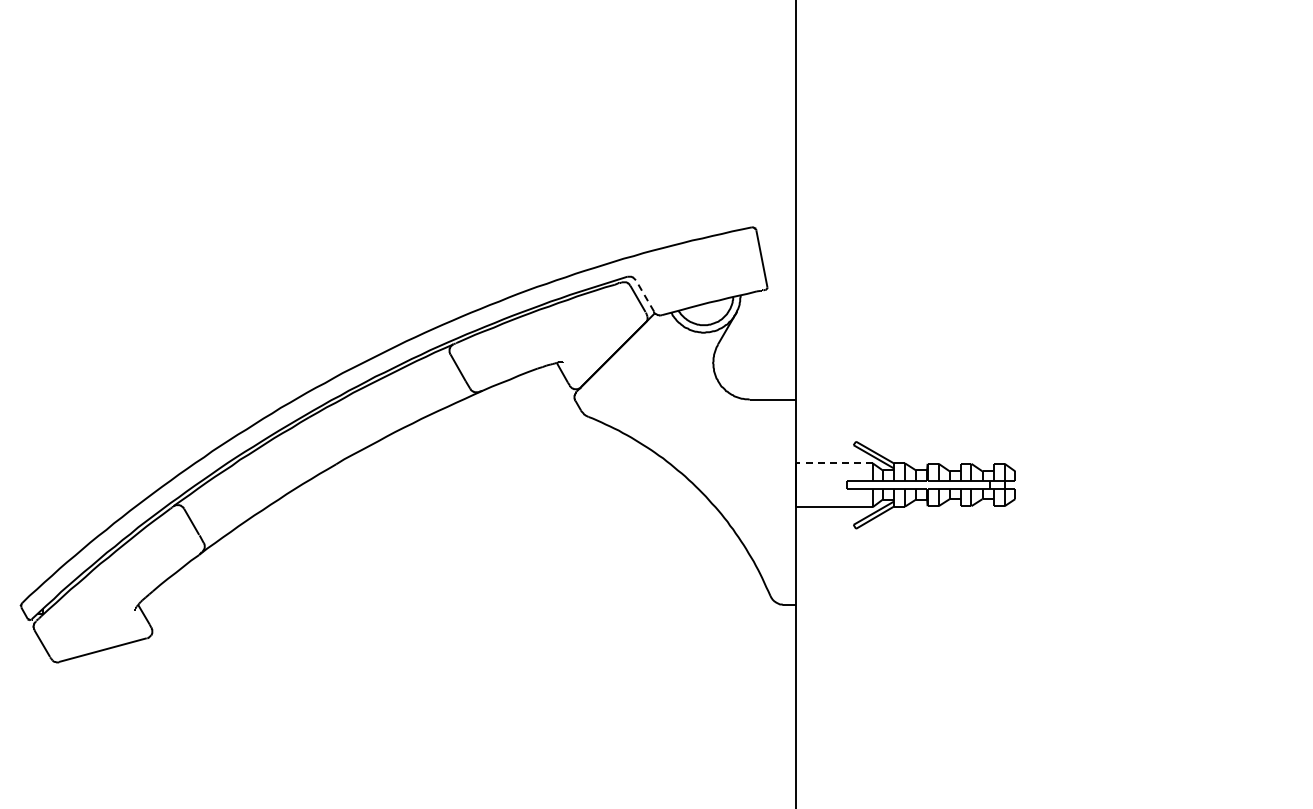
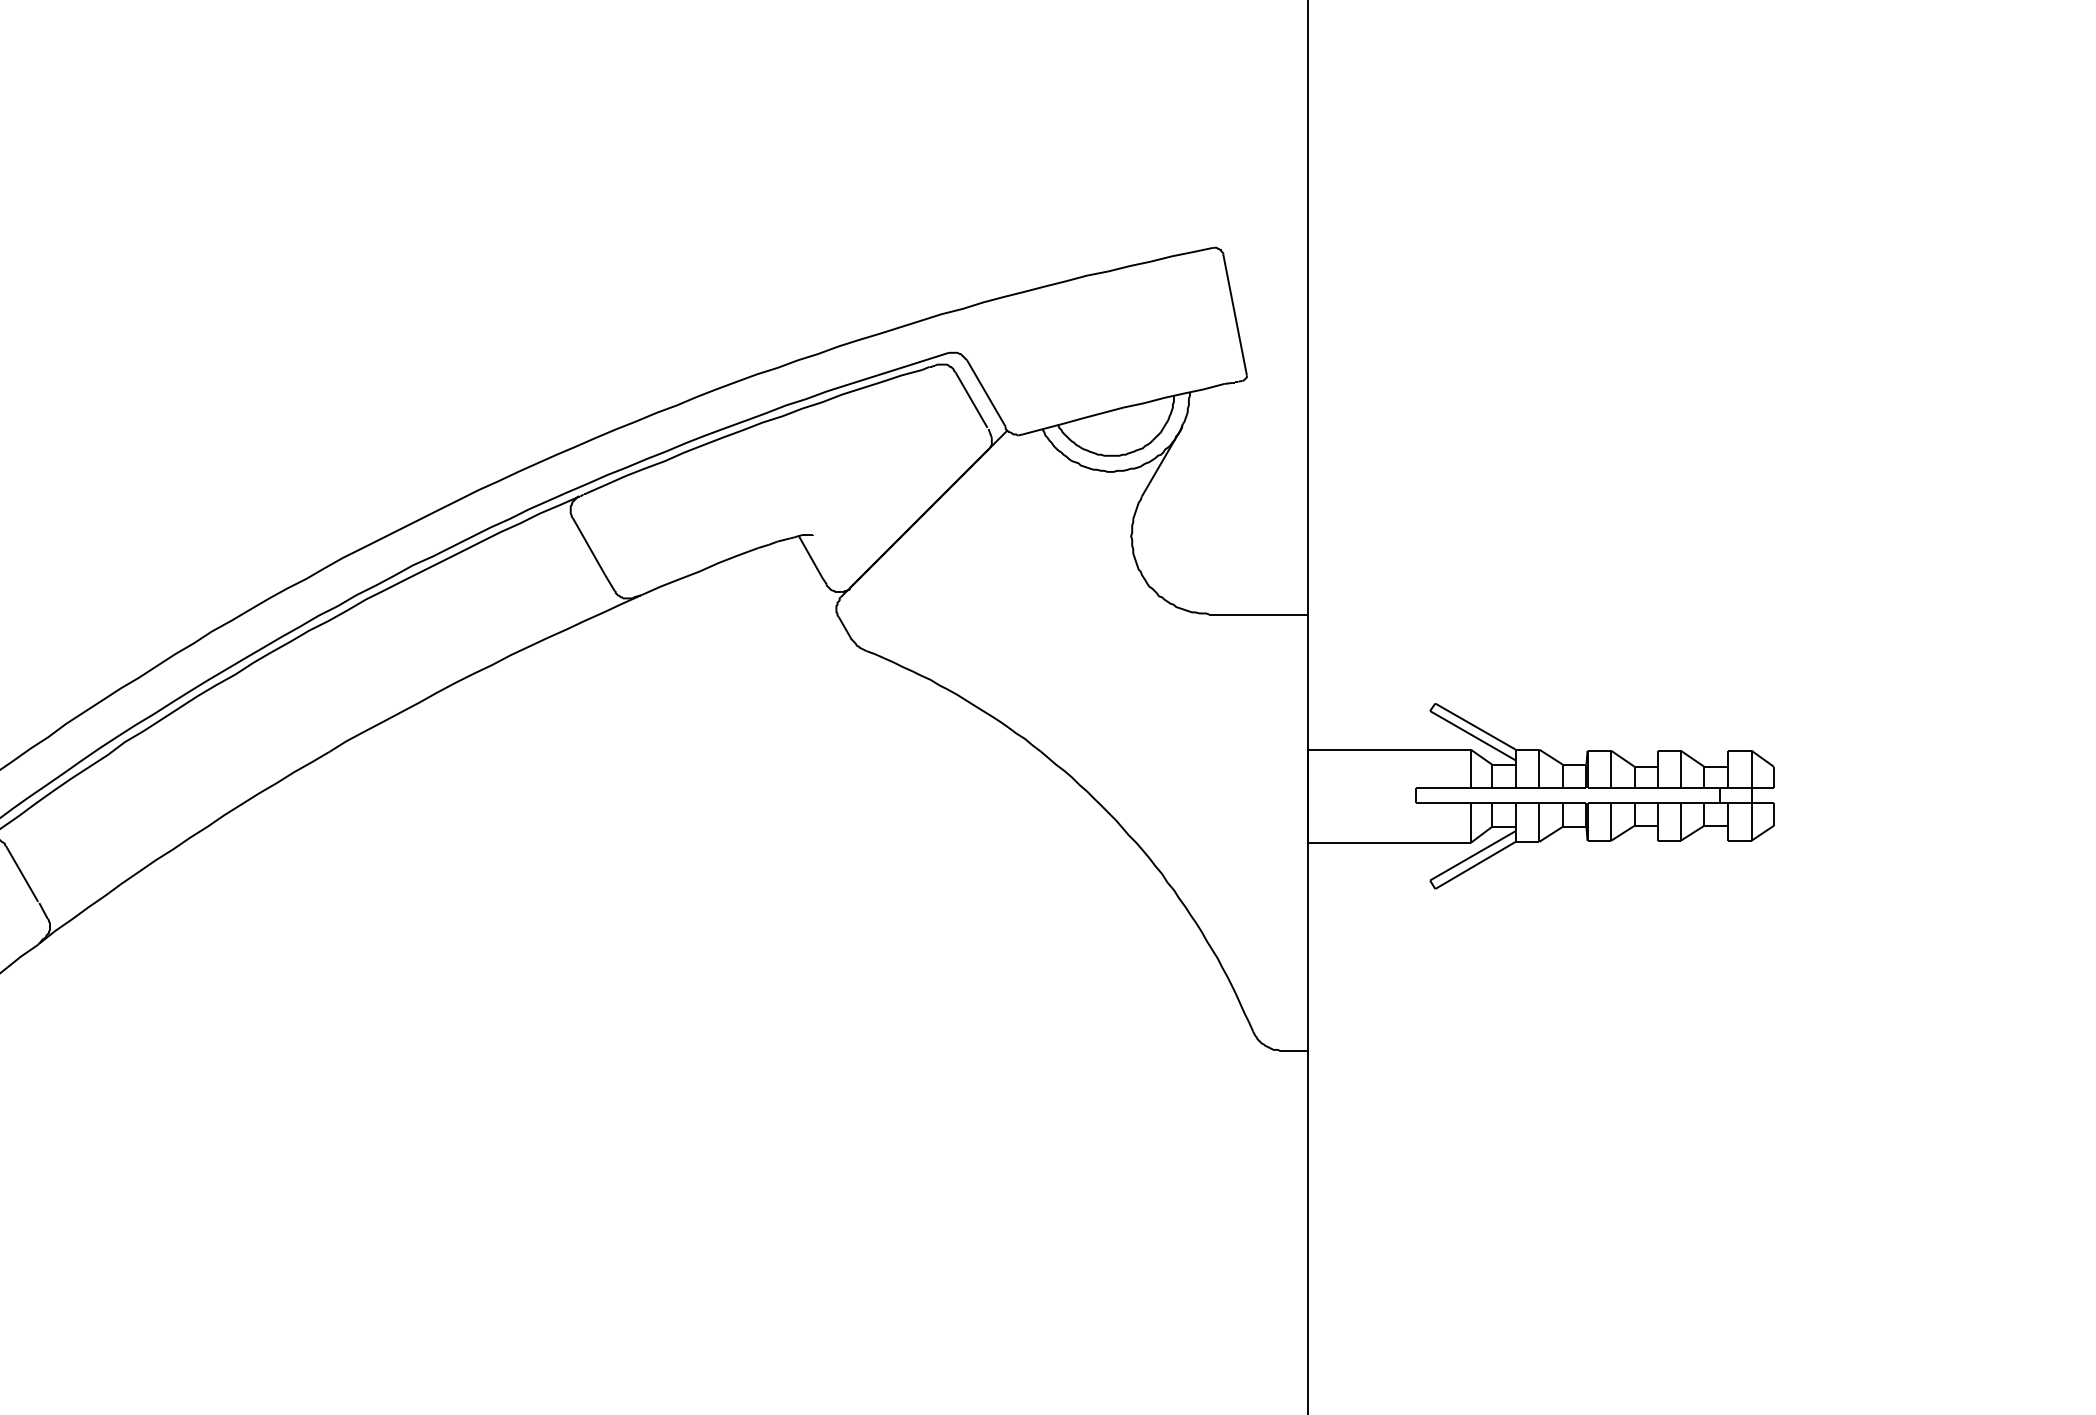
line: (644, 295) -> (985, 392), dashed -> solid
line: (833, 463) -> (1387, 749), dashed -> solid

